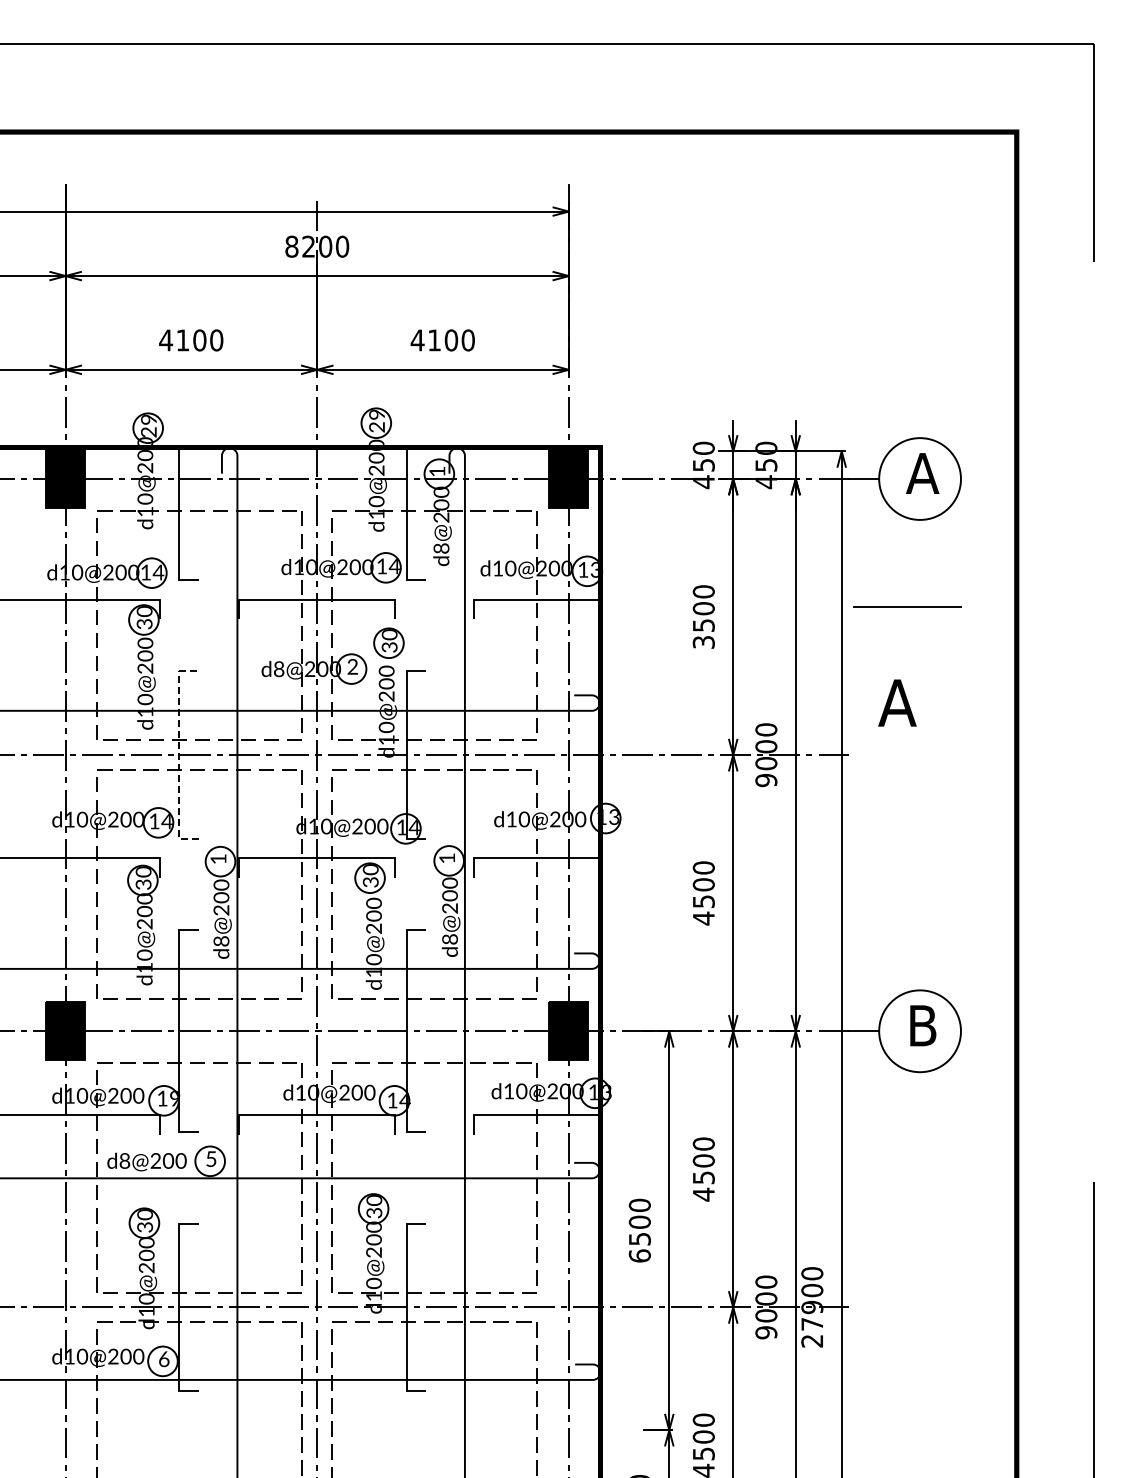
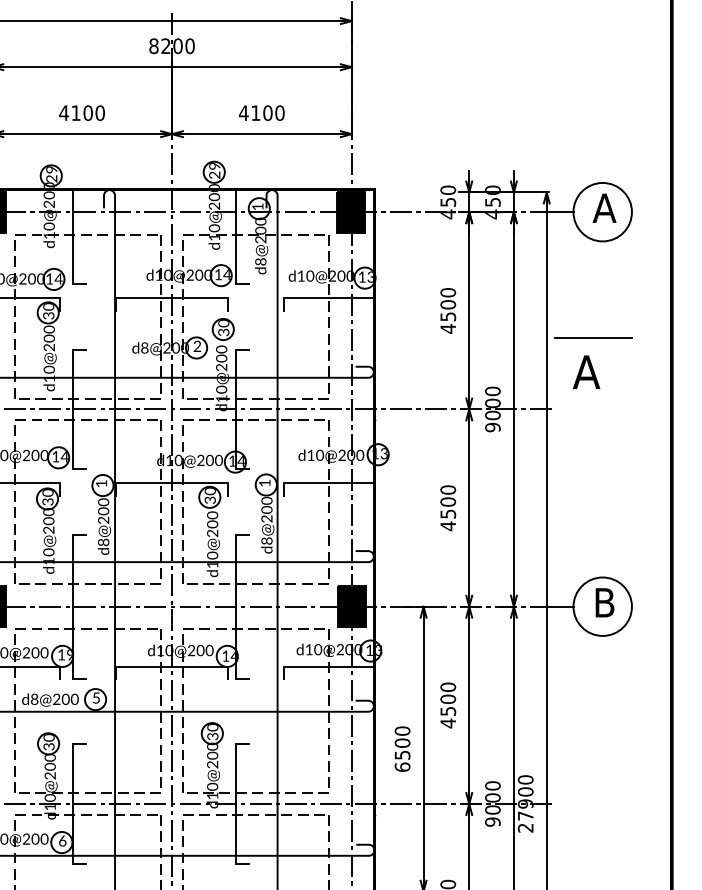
line: (907, 606) -> (593, 337), moved
text: (703, 642) -> (448, 328), 3500 -> 4500
line: (179, 755) -> (73, 409), dashed -> solid

